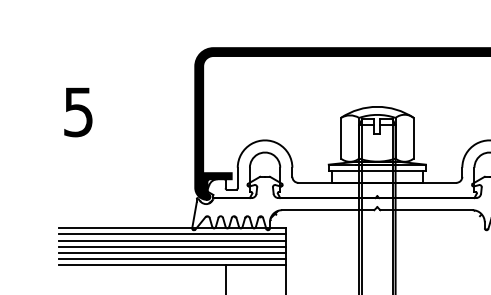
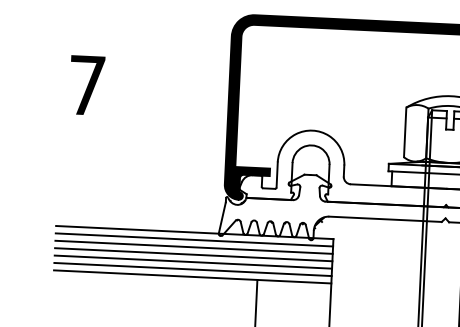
text: (78, 112) -> (86, 85), 5 -> 7

